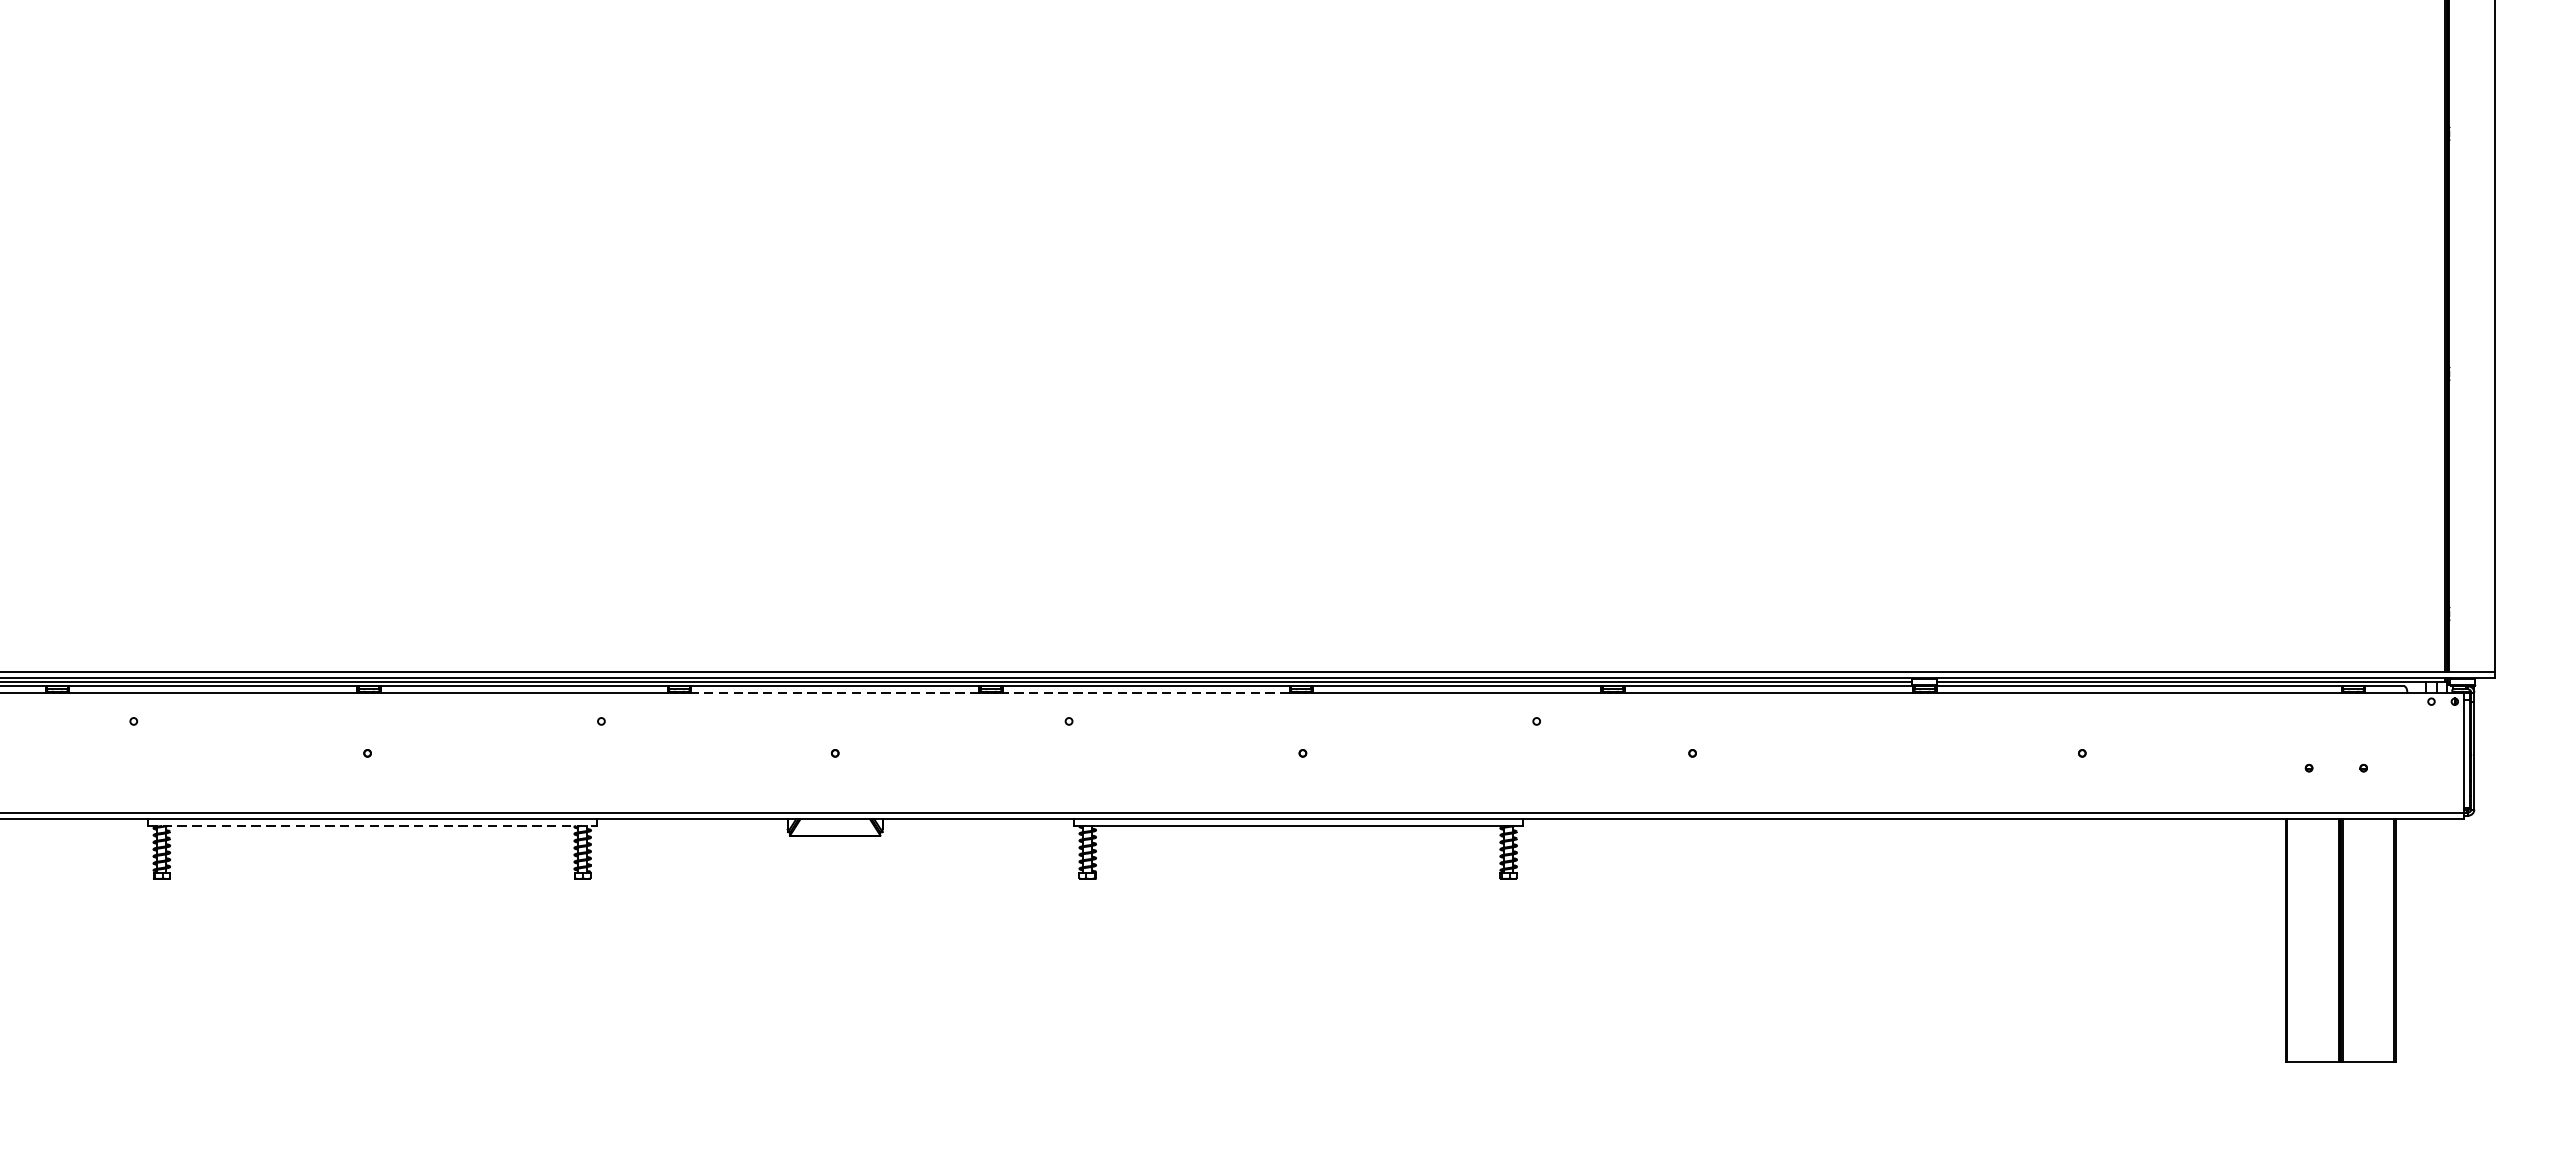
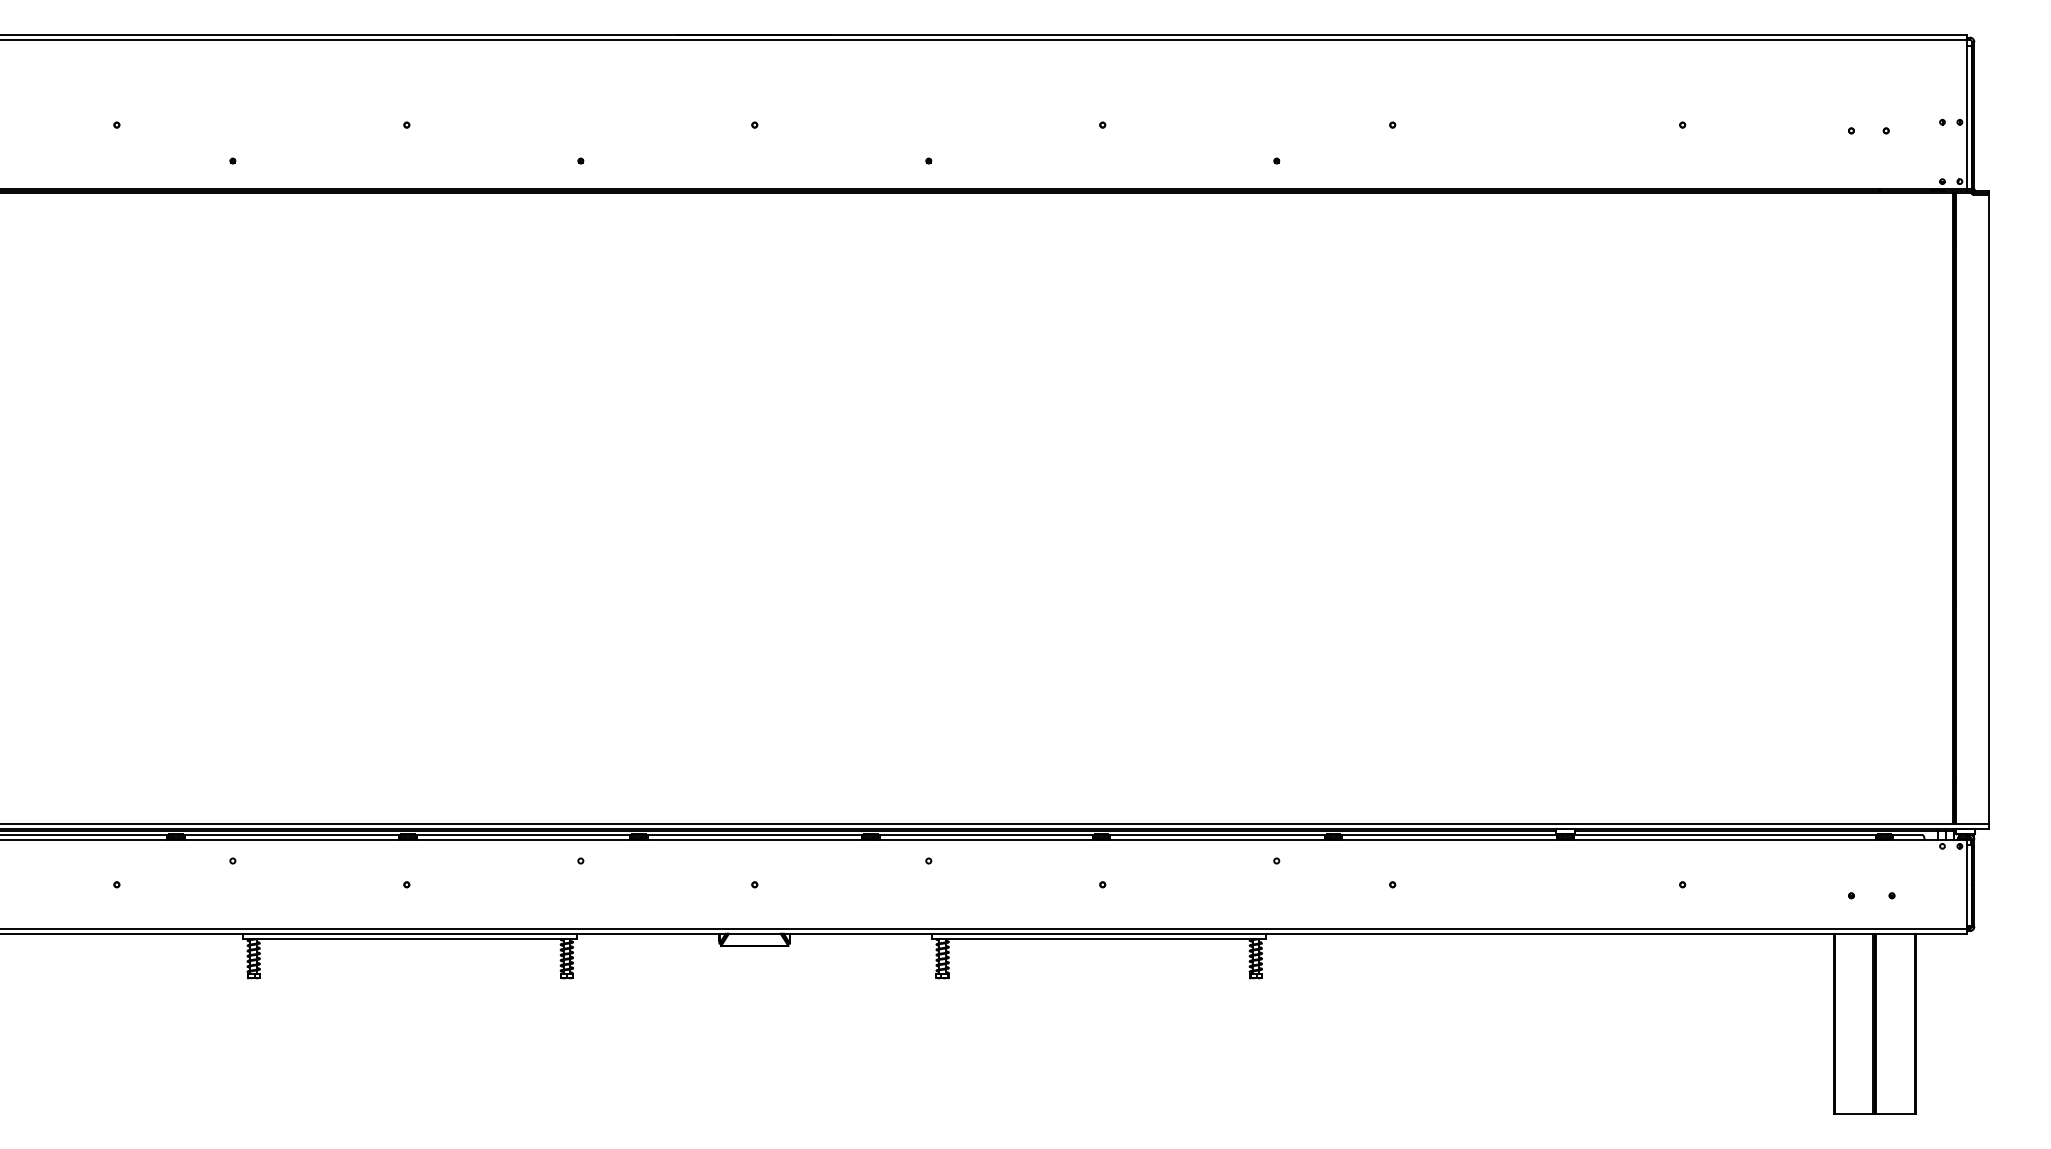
line: (834, 692) -> (754, 839), dashed -> solid
line: (1146, 692) -> (986, 839), dashed -> solid
line: (372, 825) -> (410, 938), dashed -> solid

